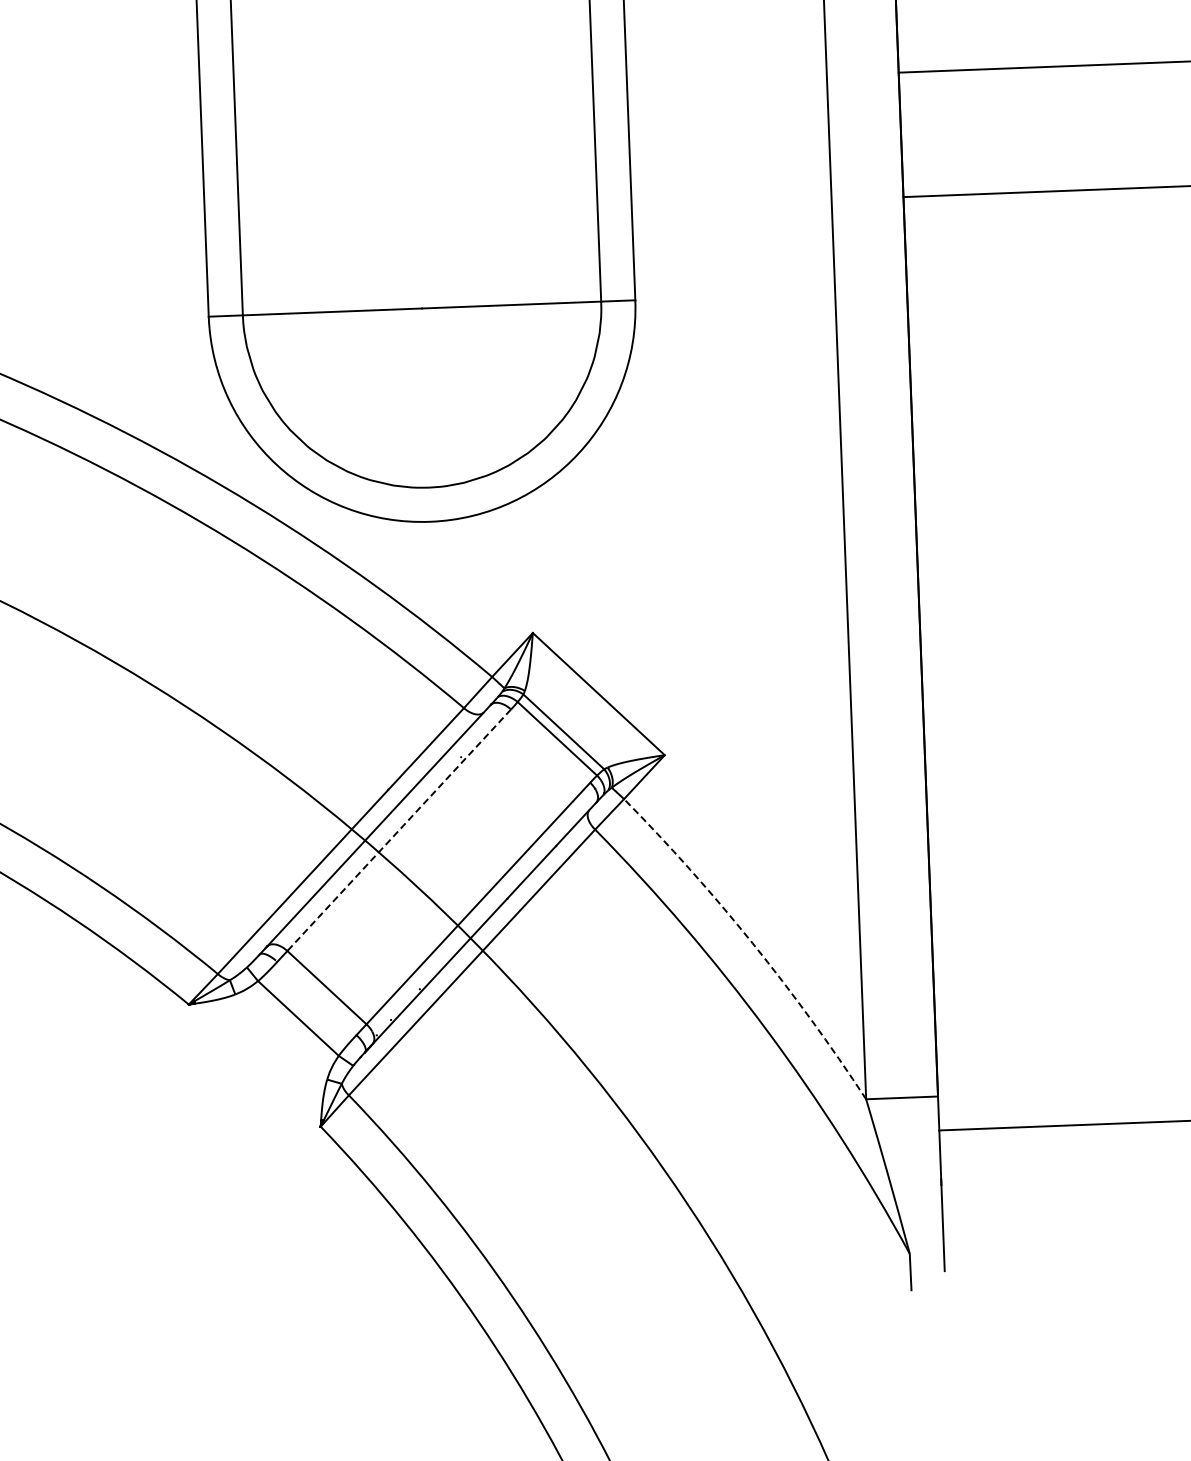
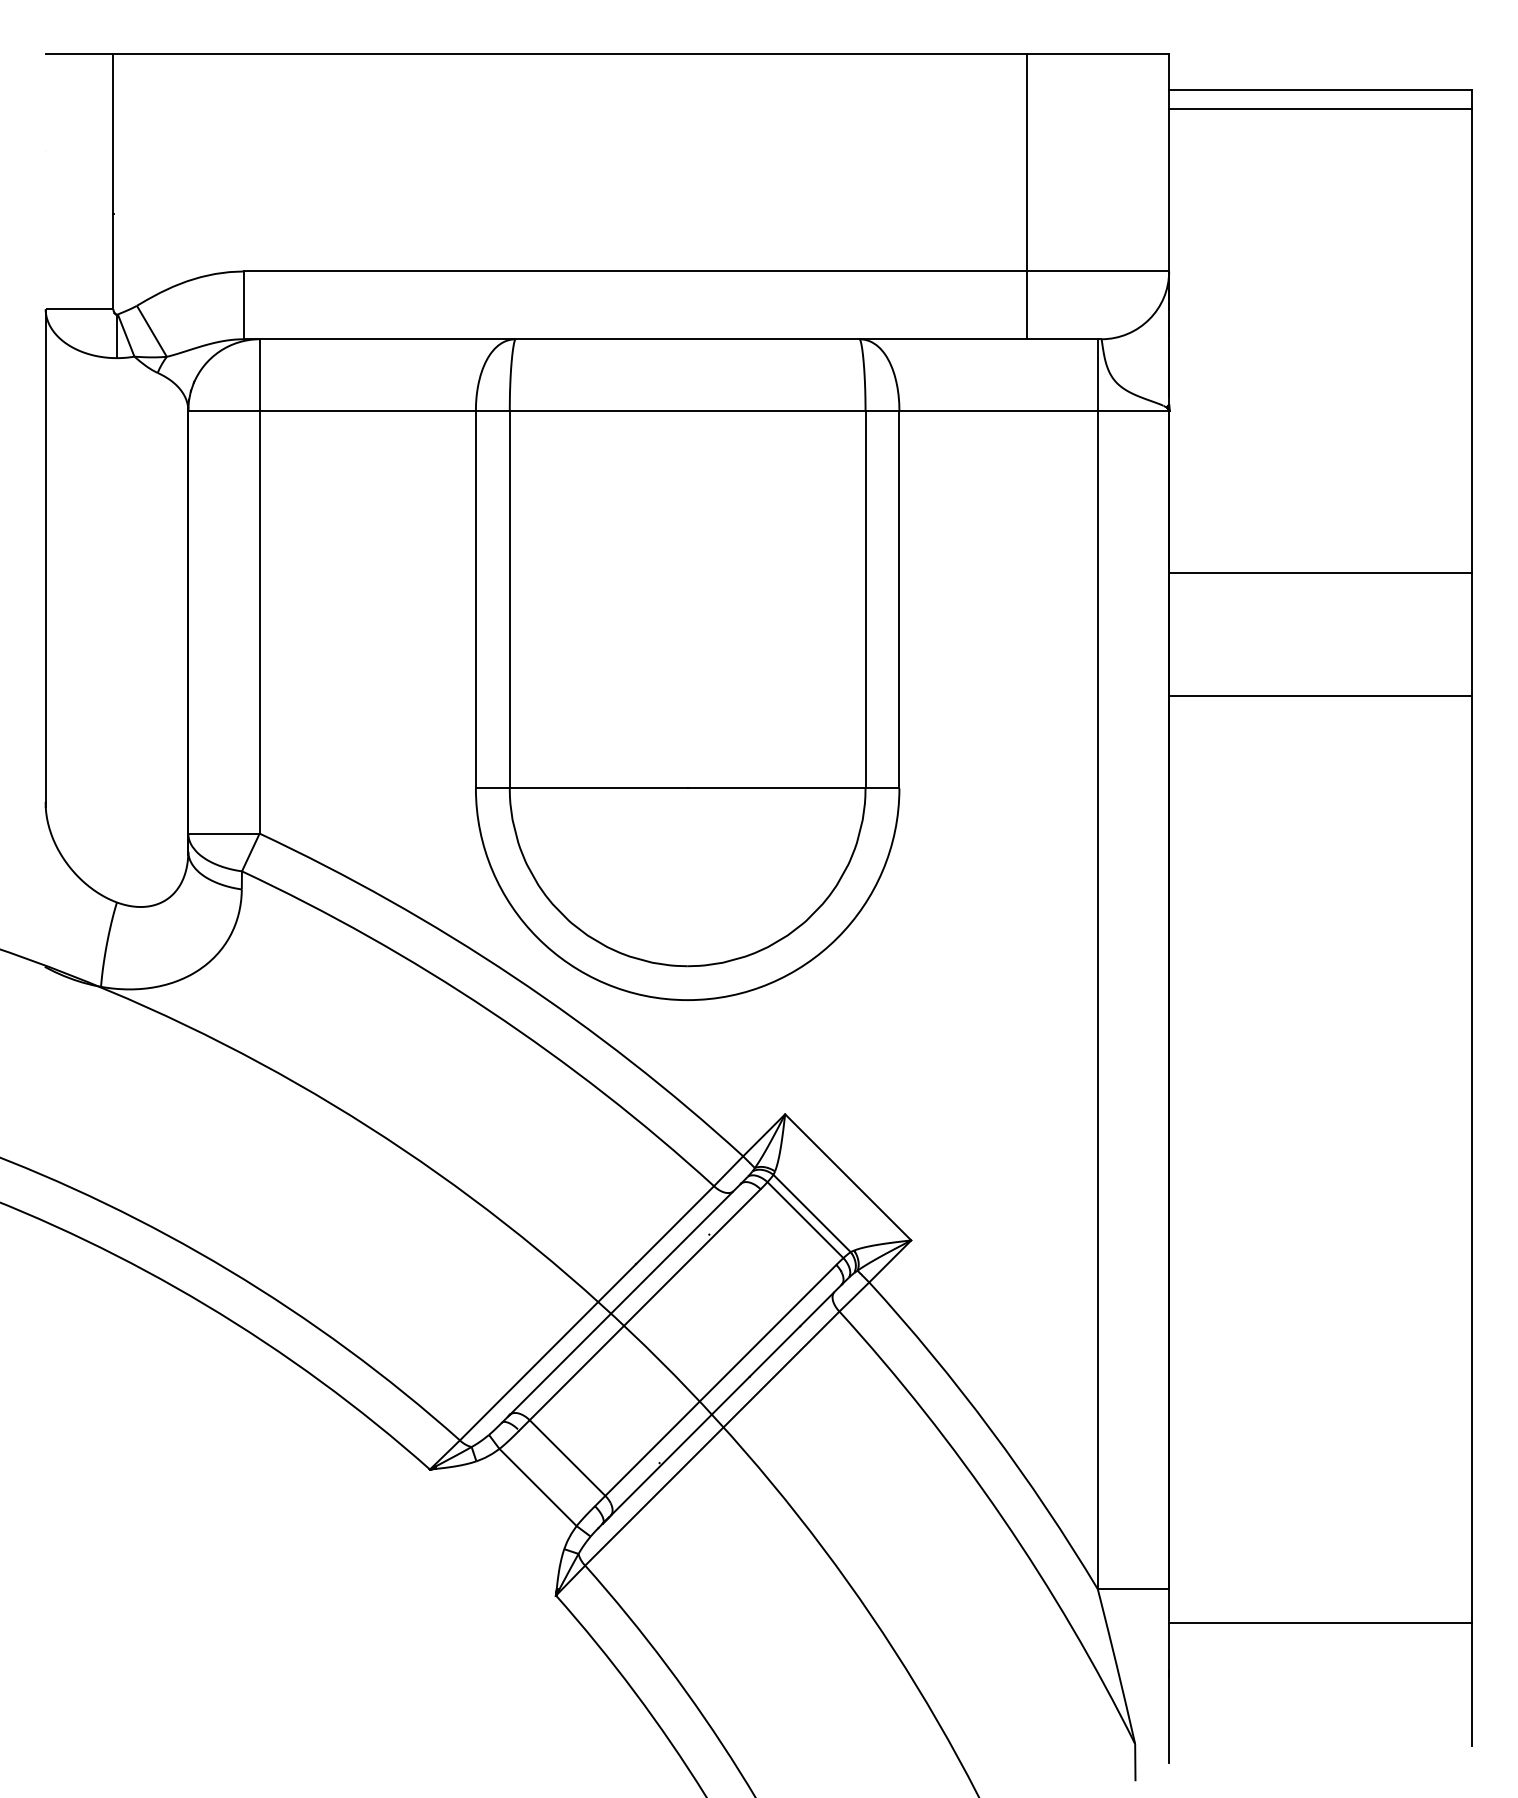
line: (398, 831) -> (644, 1305), dashed -> solid
arc: (752, 943) -> (991, 1430), dashed -> solid

